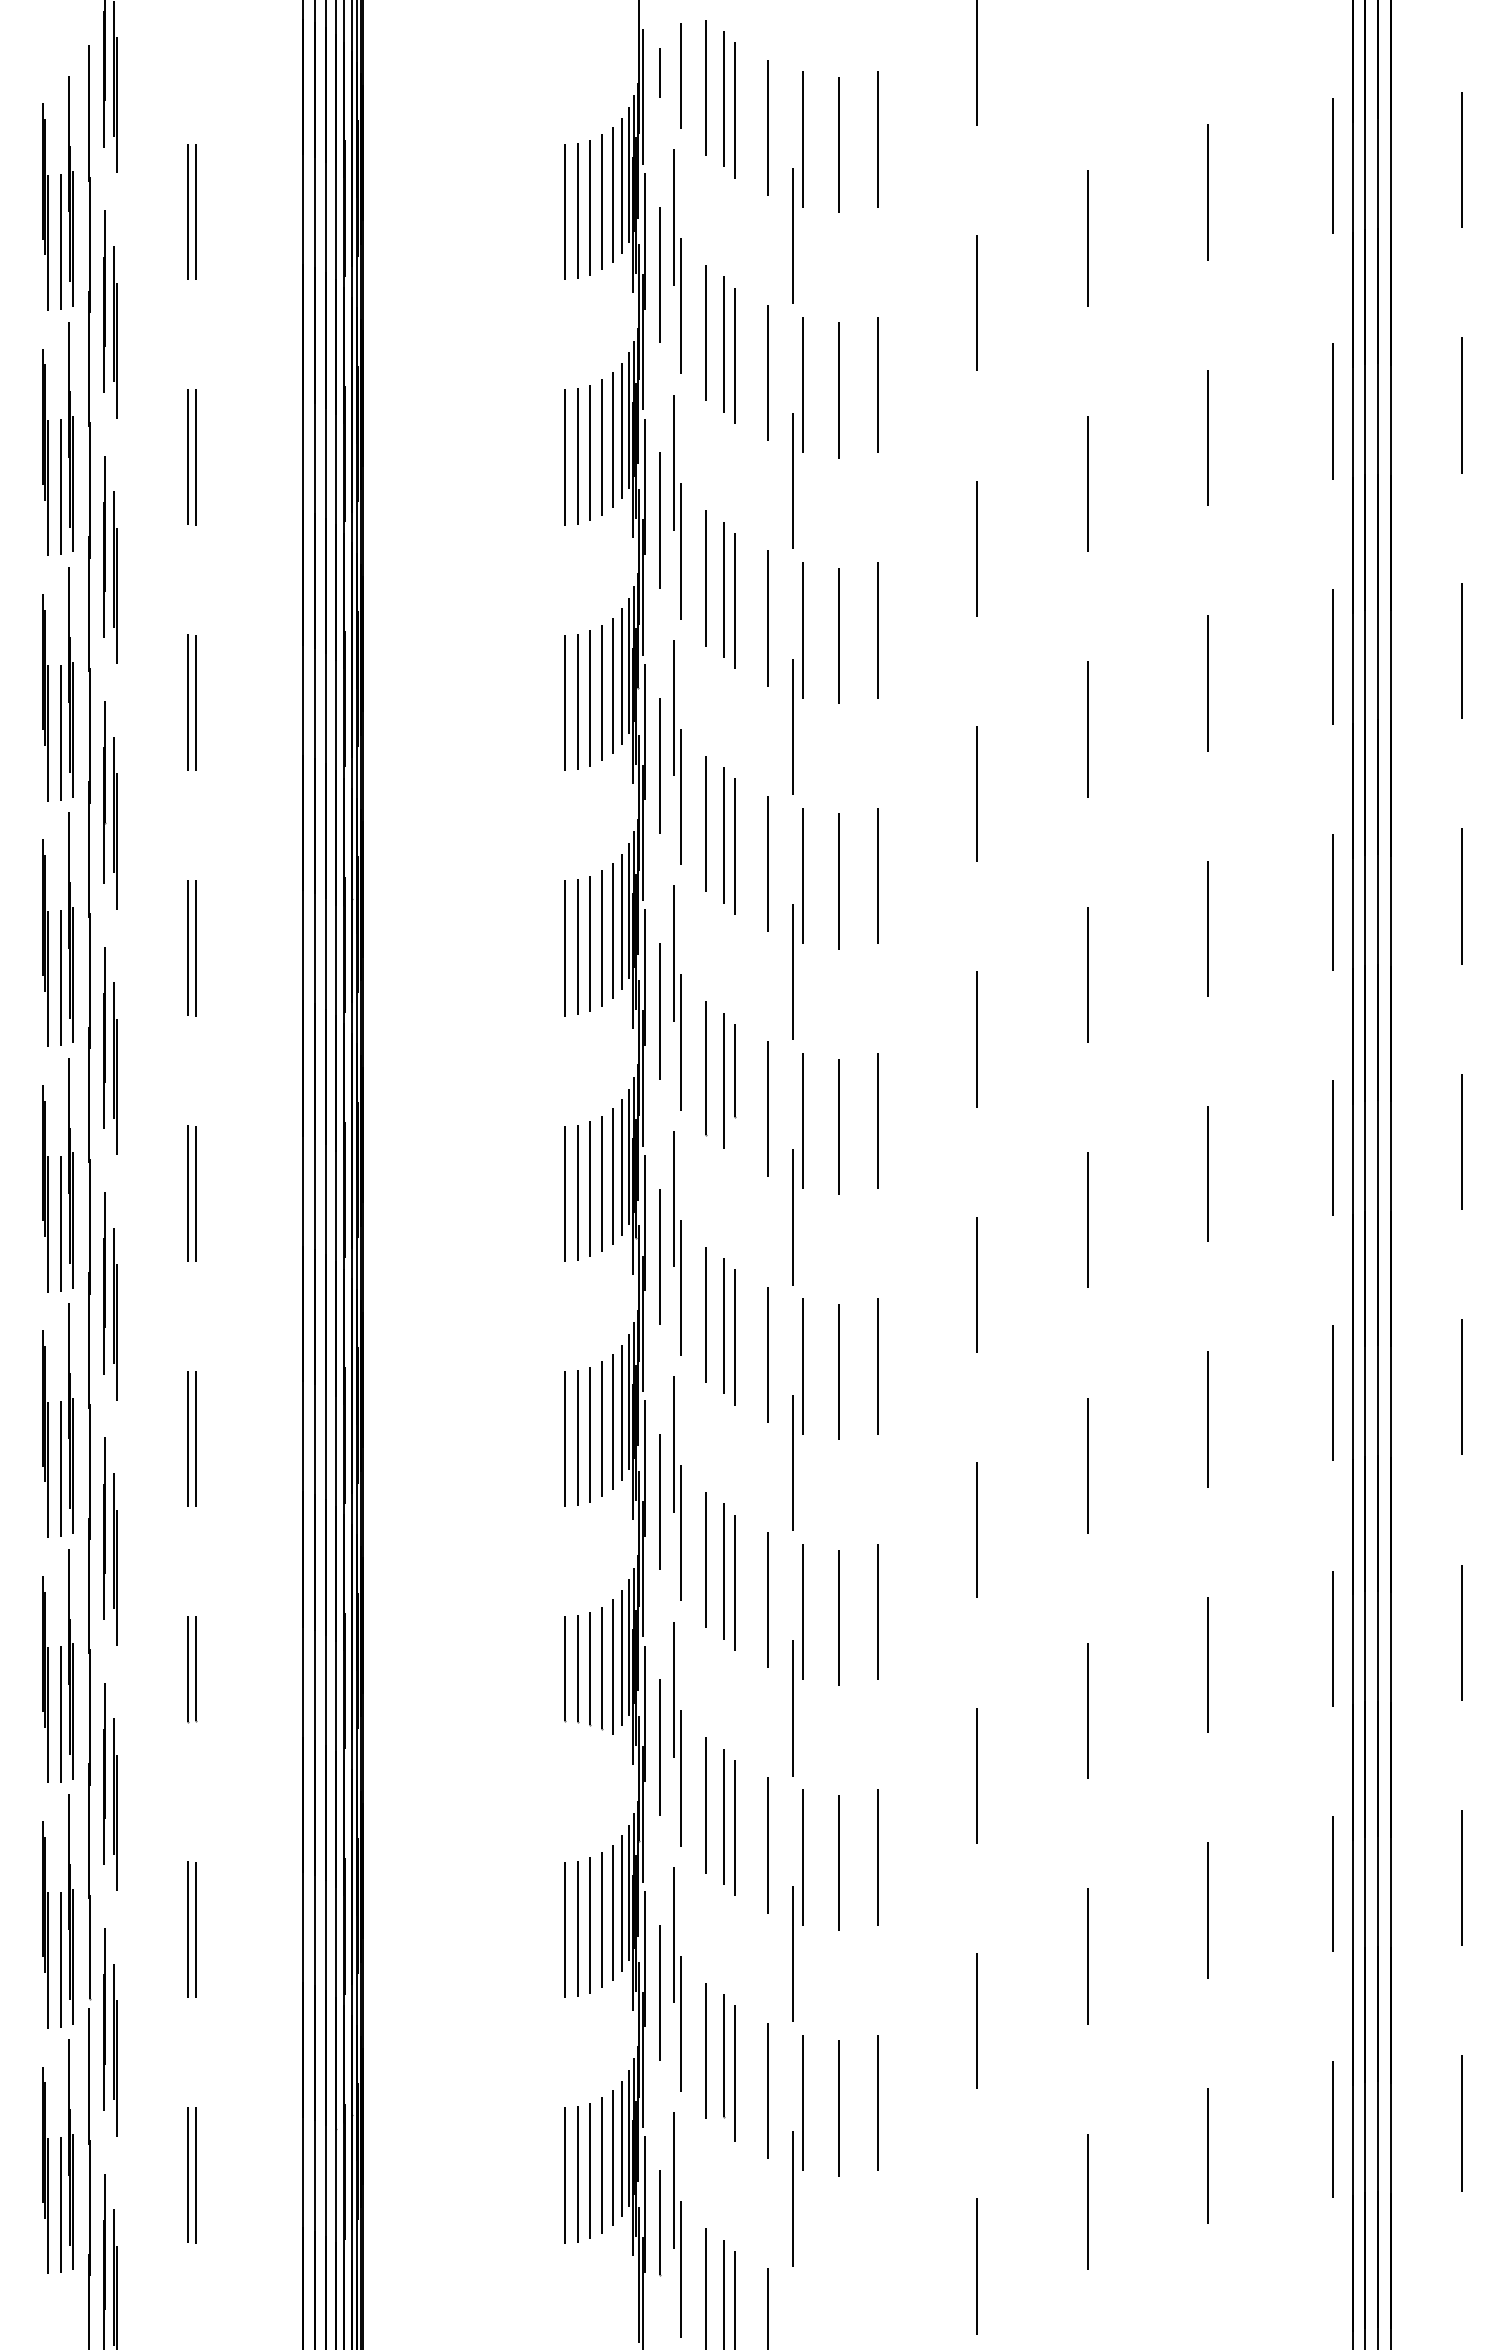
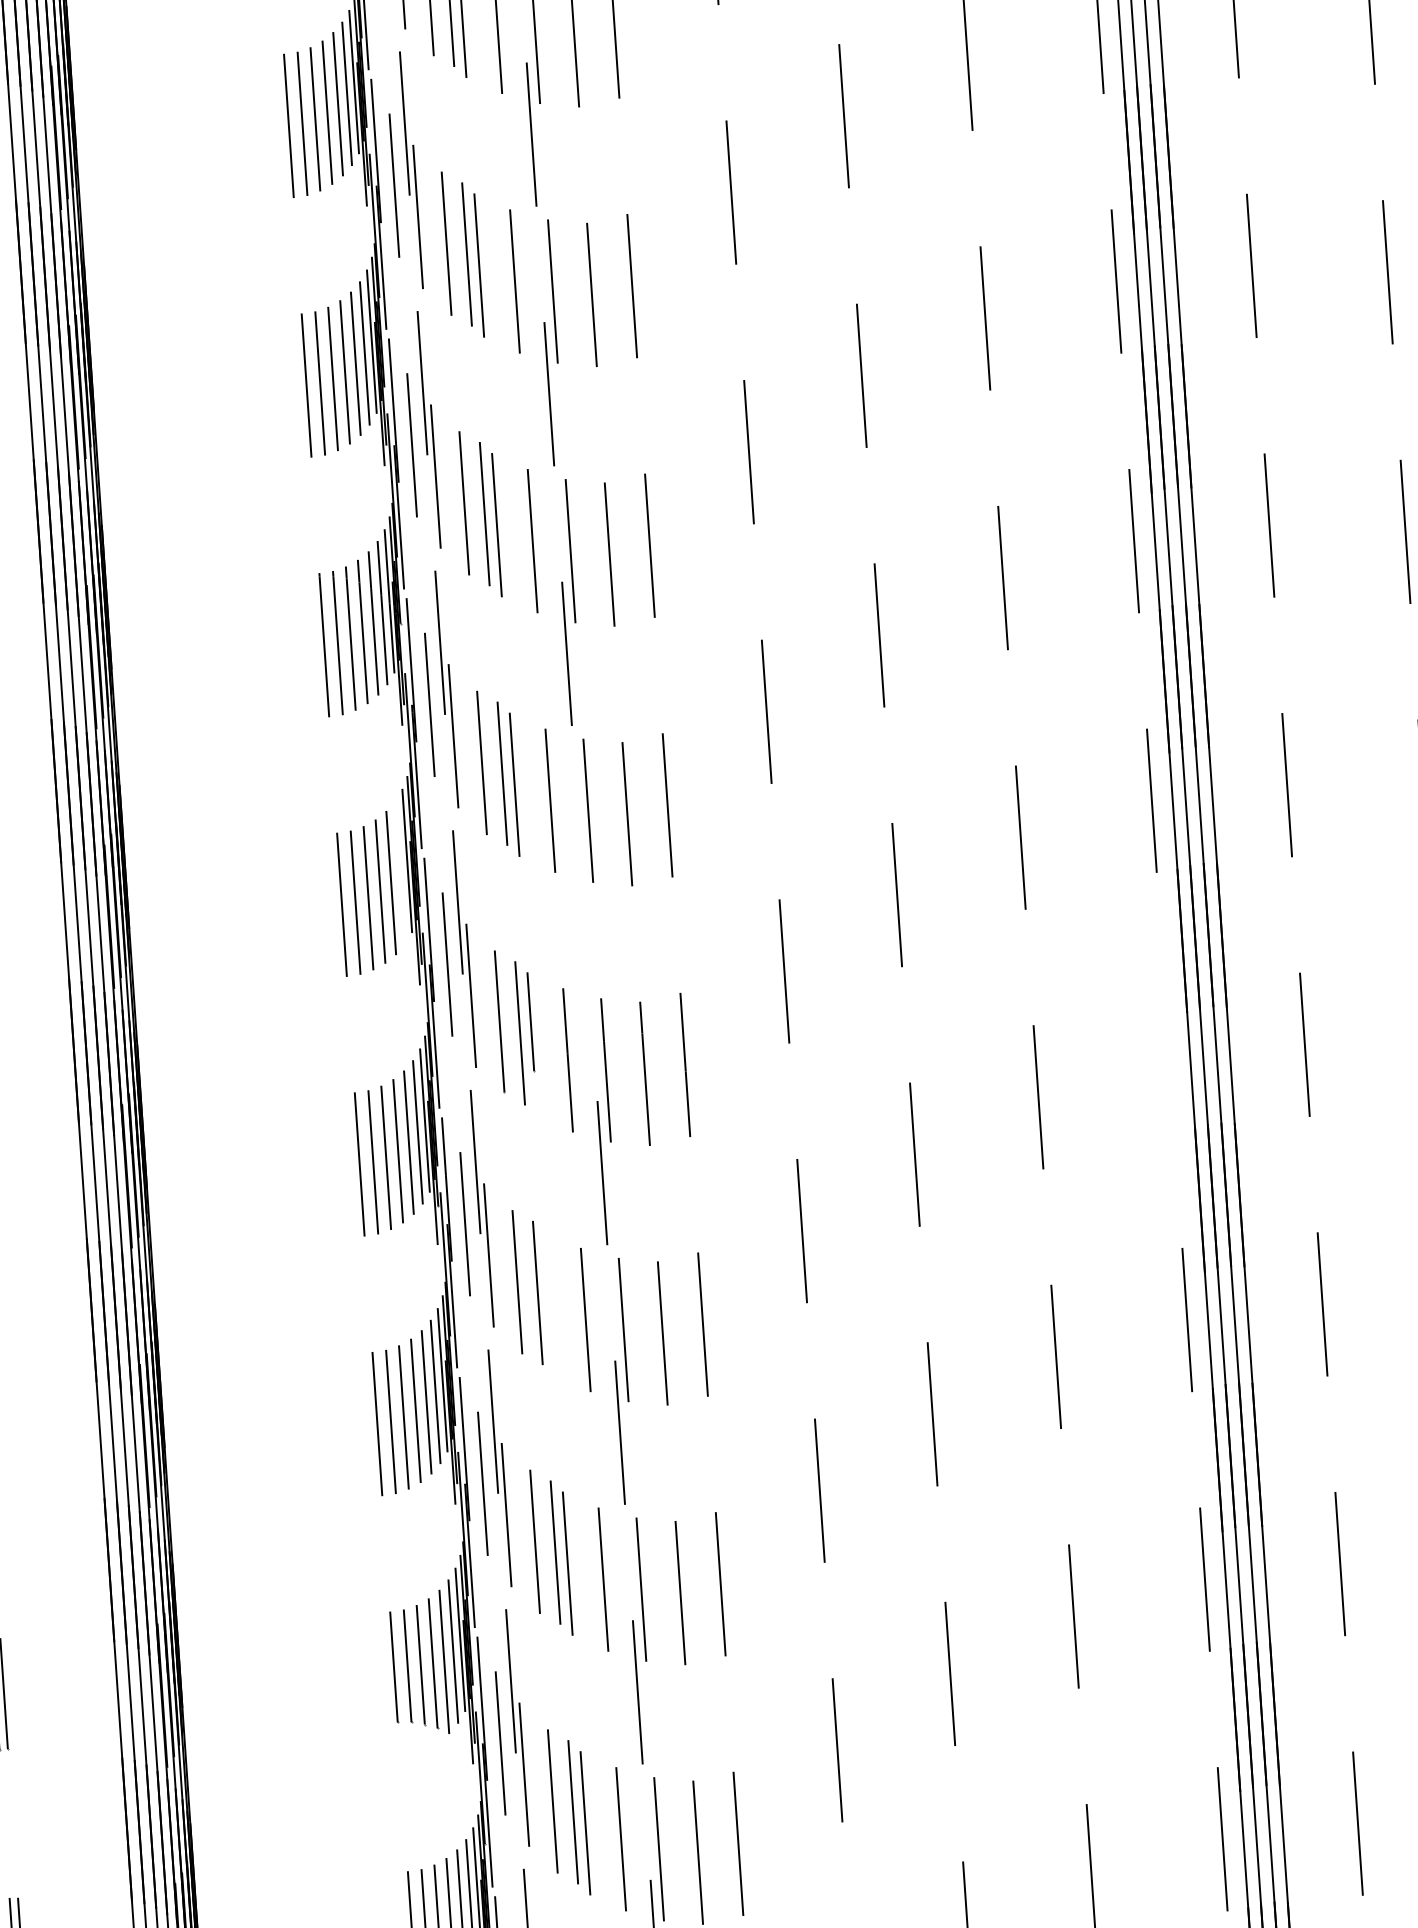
line: (621, 921) -> (400, 872), removed
line: (792, 971) -> (584, 912), removed
line: (1332, 1147) -> (1168, 1060), removed
line: (734, 1337) -> (549, 1304), removed

